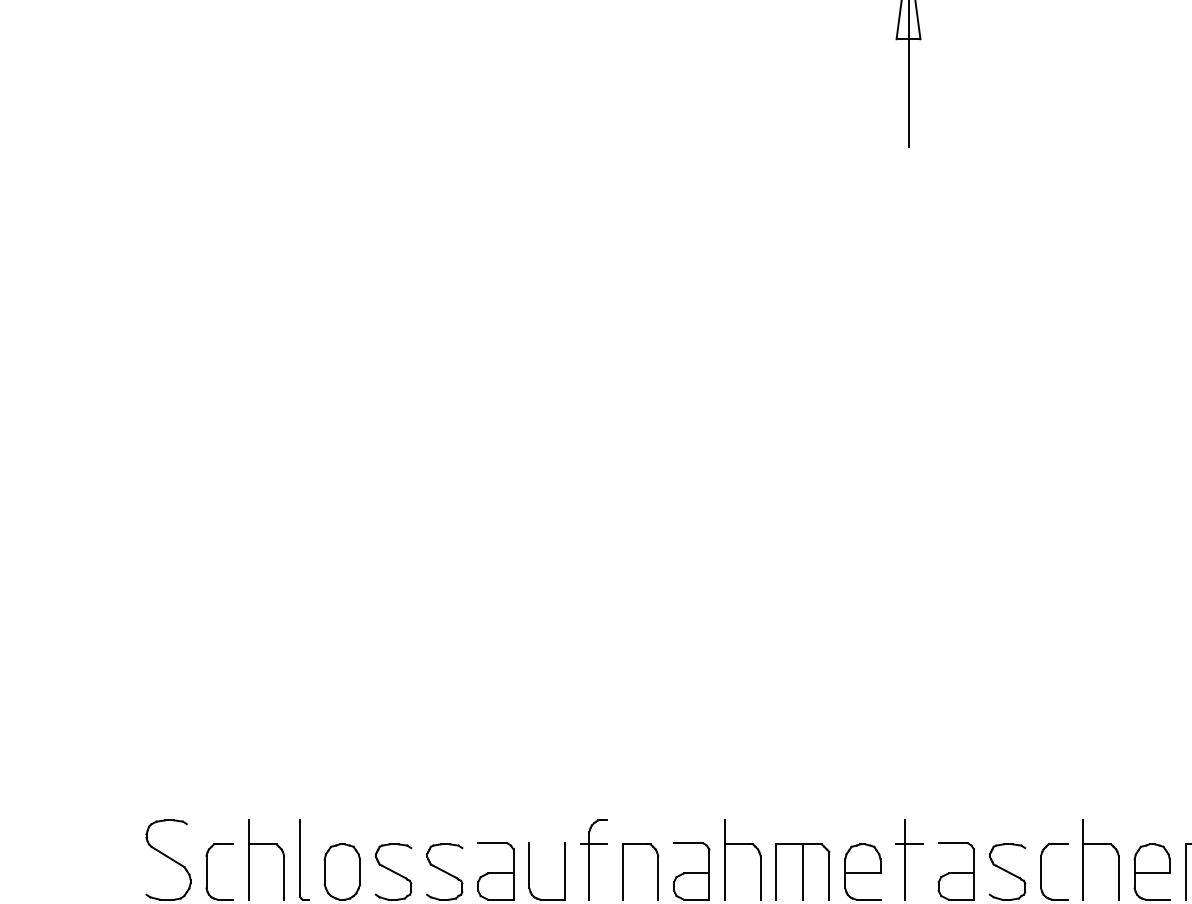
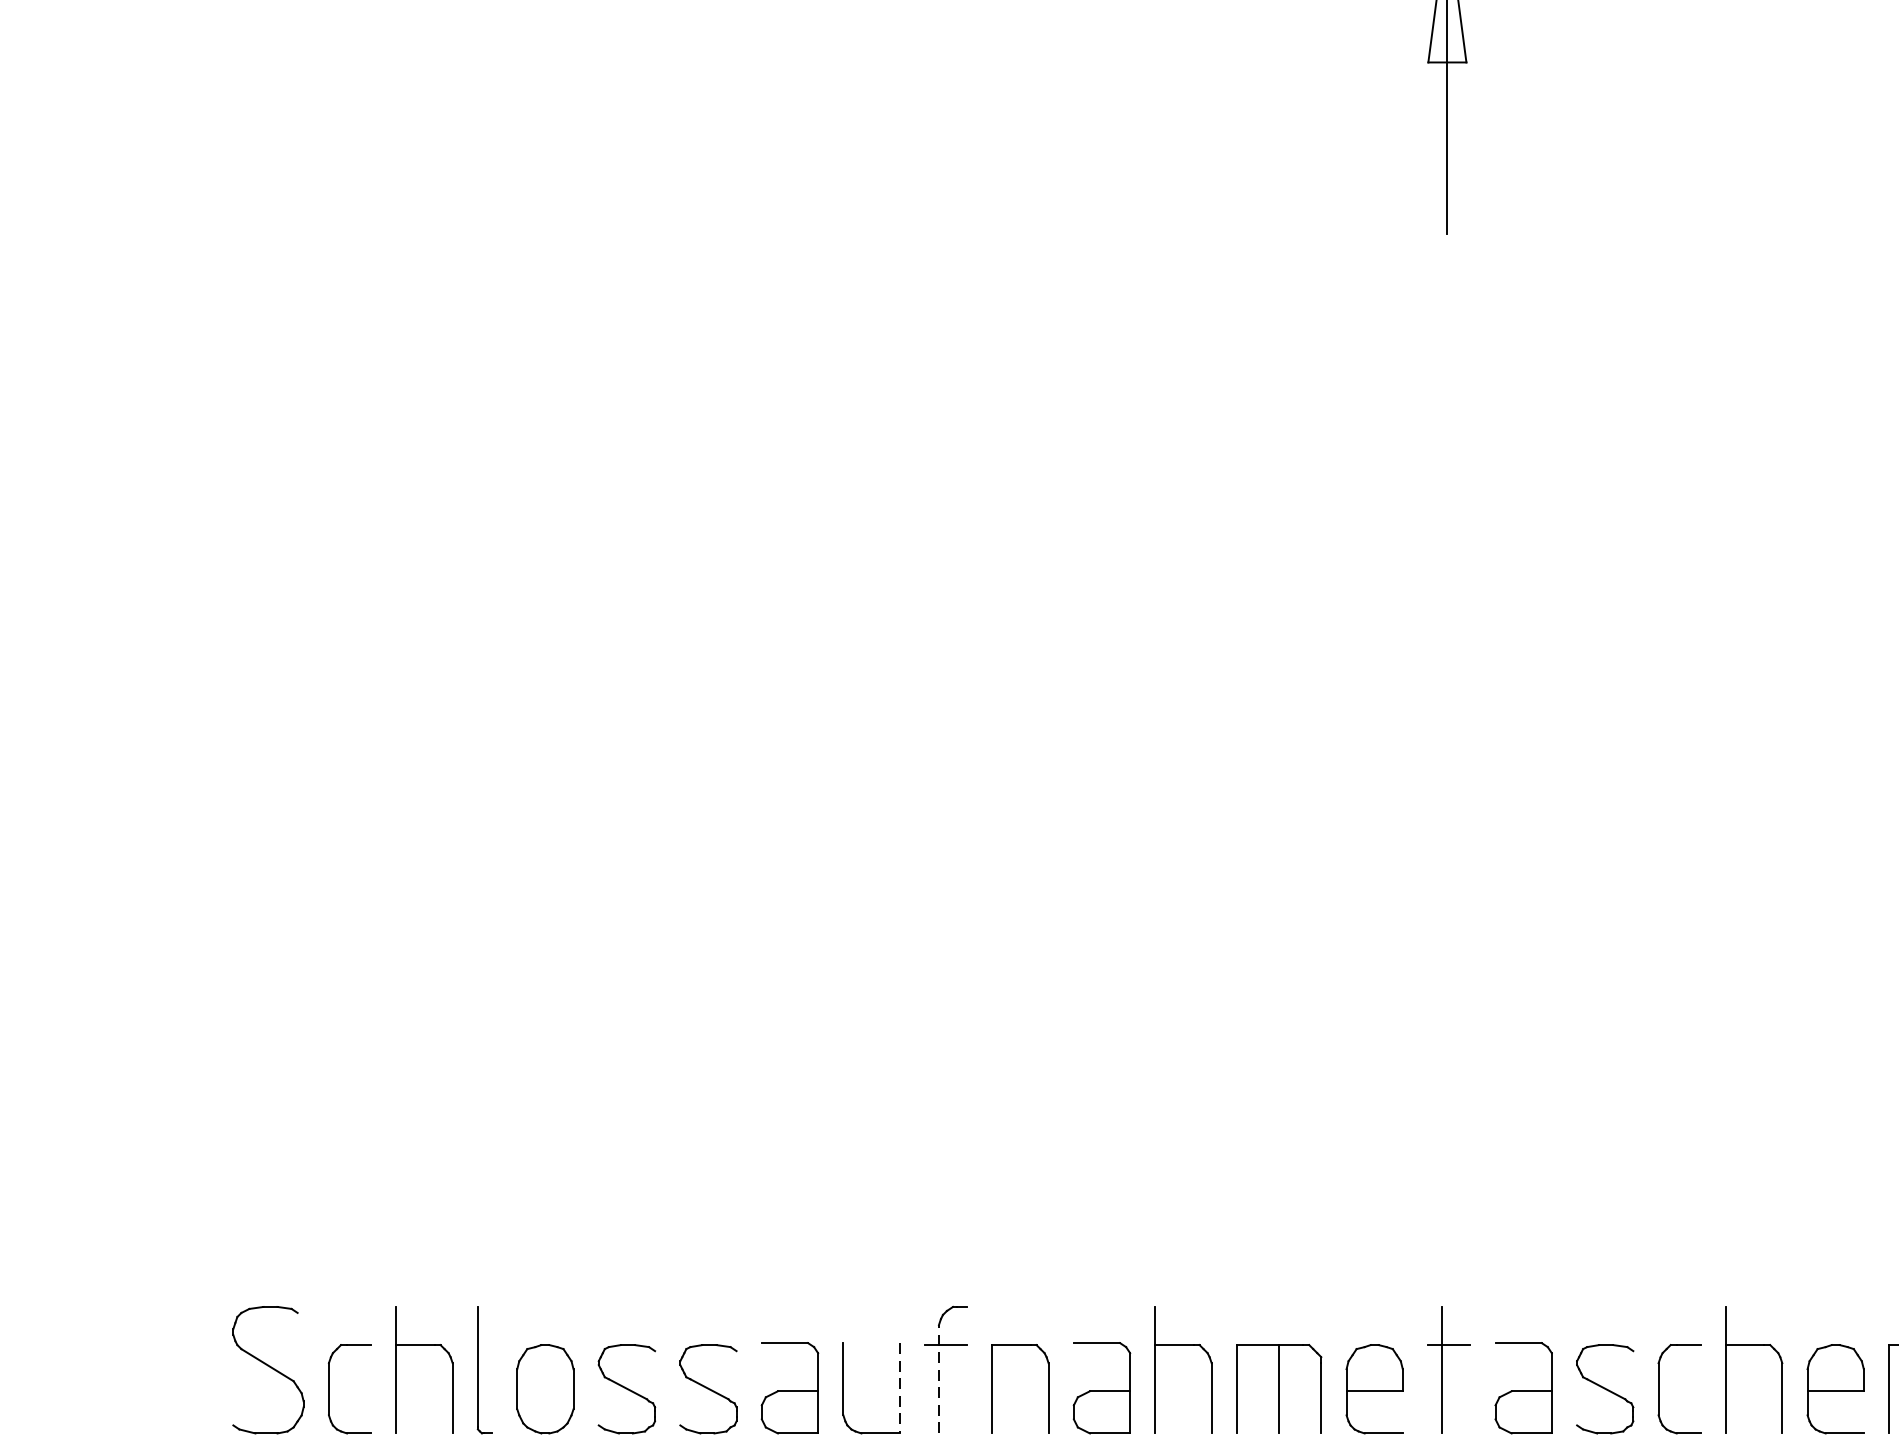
line: (589, 865) -> (939, 1378), solid -> dashed
line: (564, 871) -> (899, 1388), solid -> dashed

